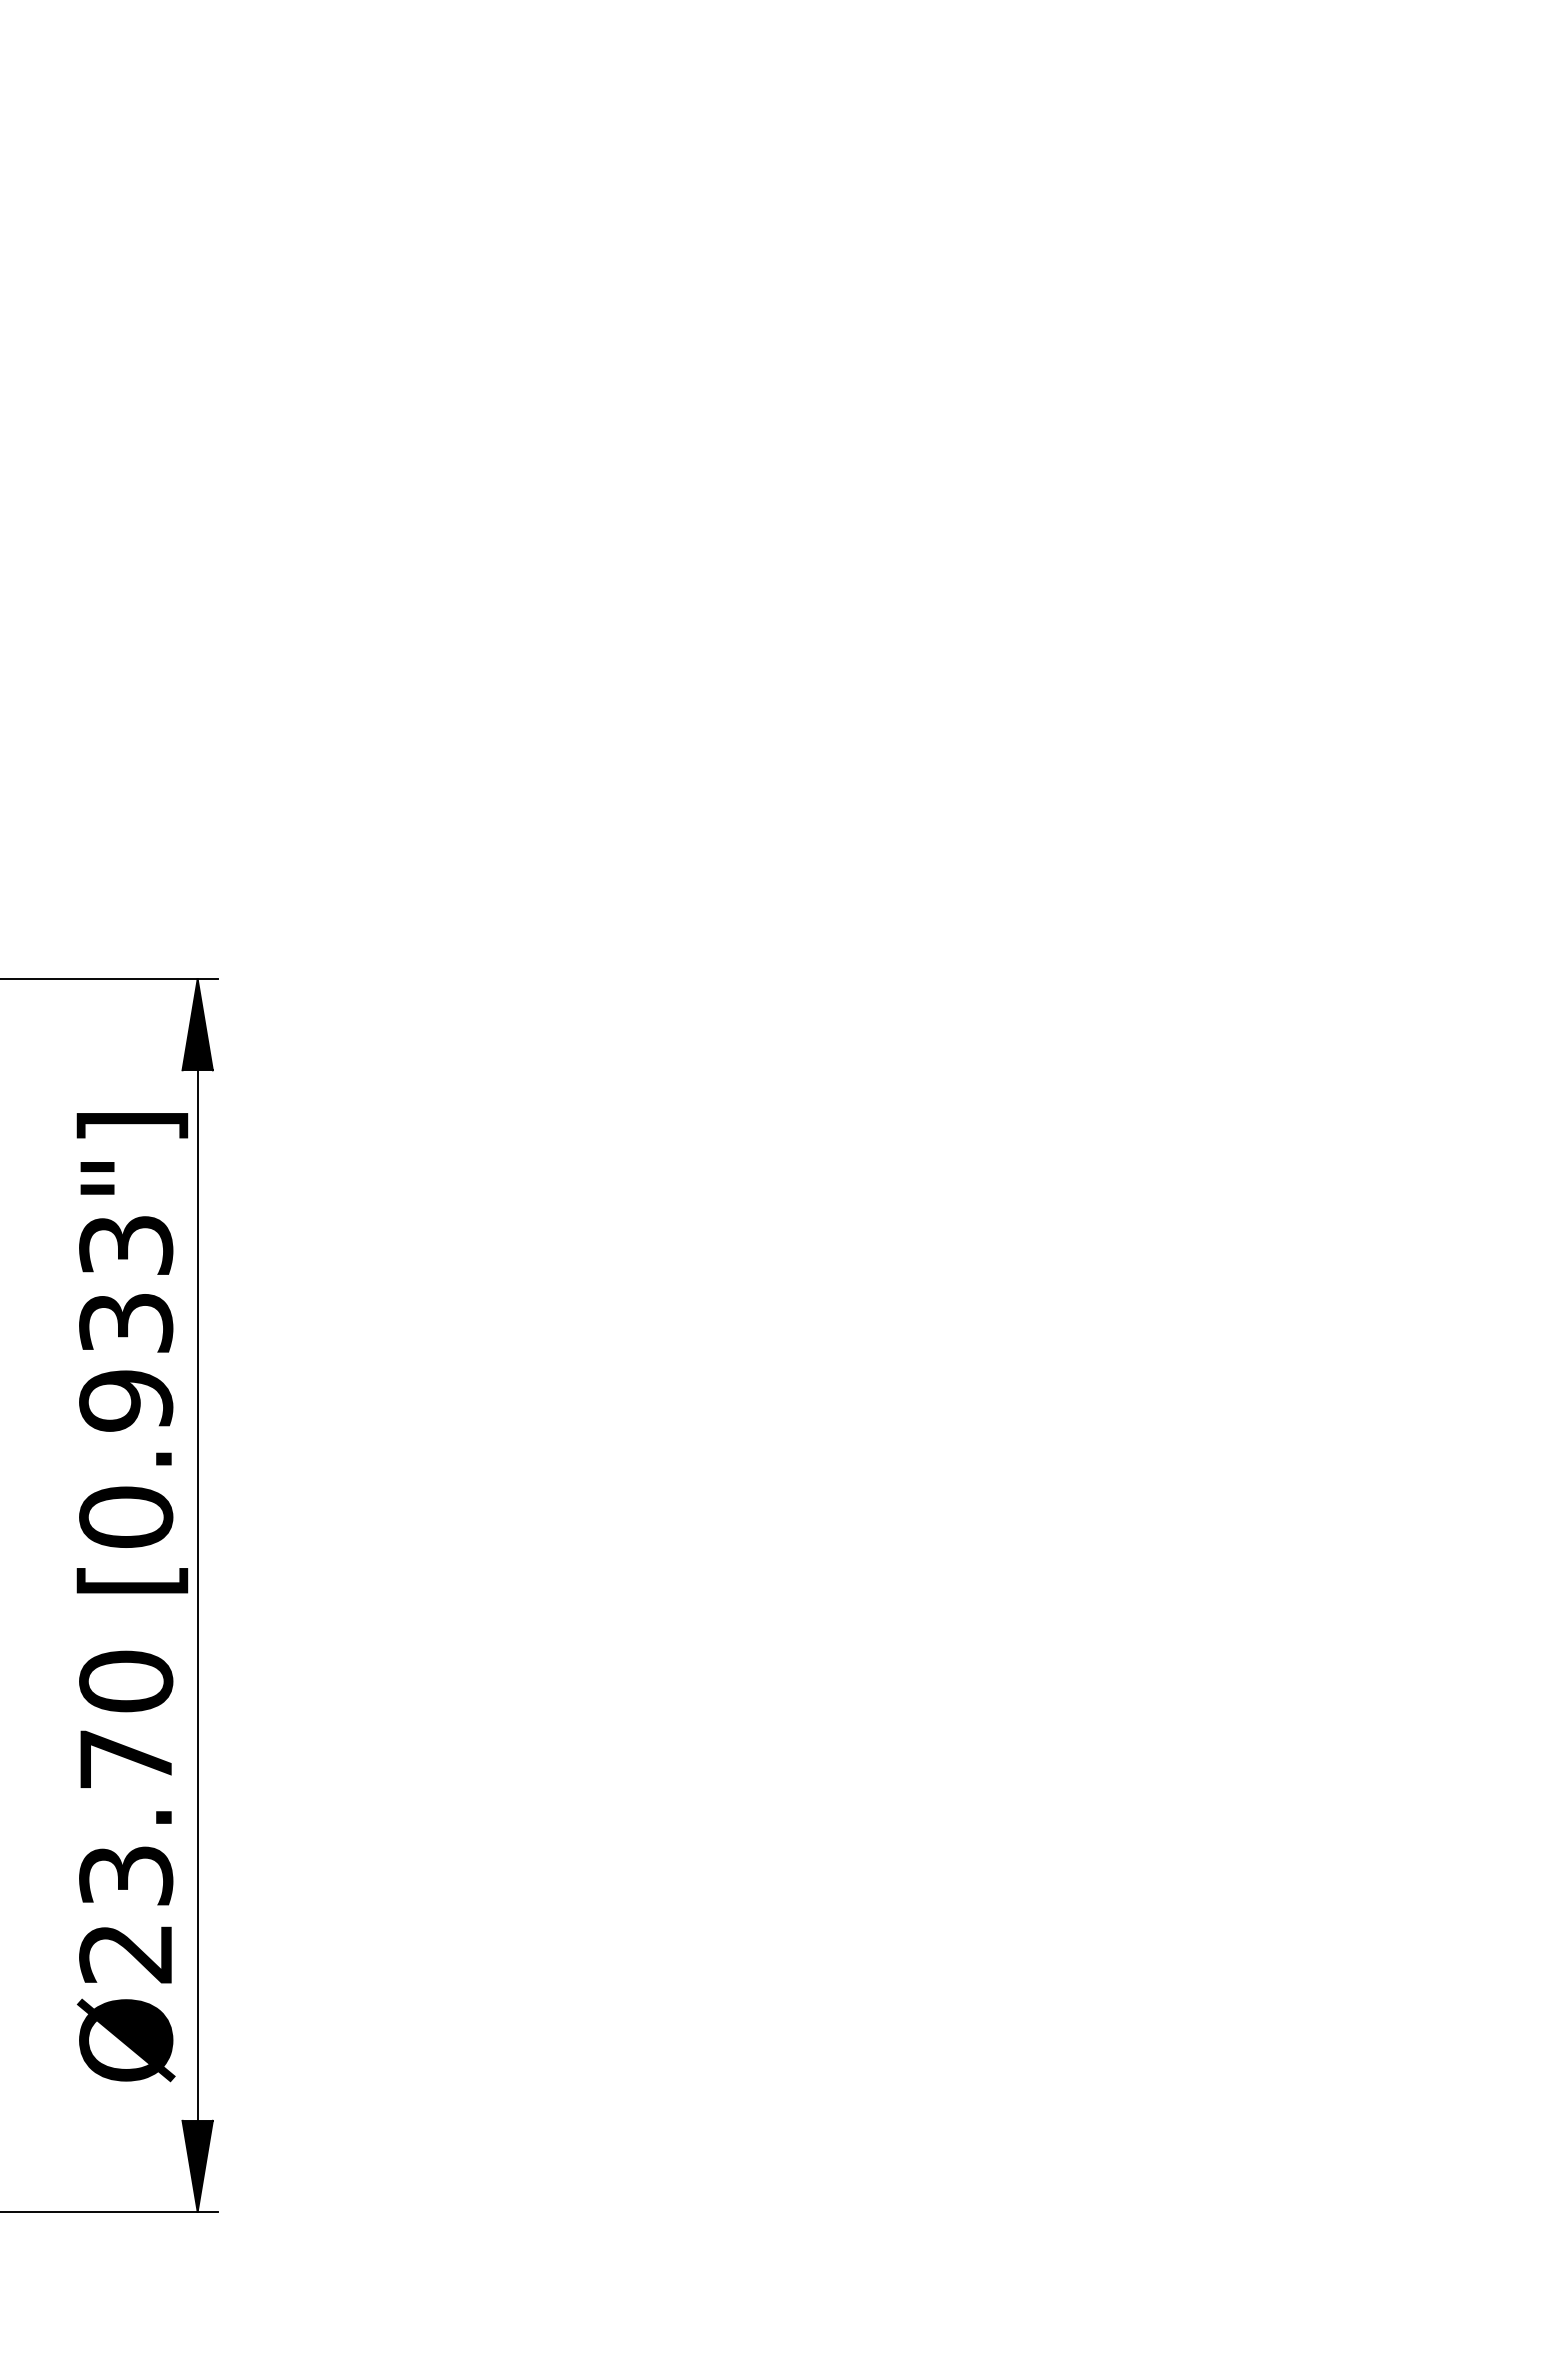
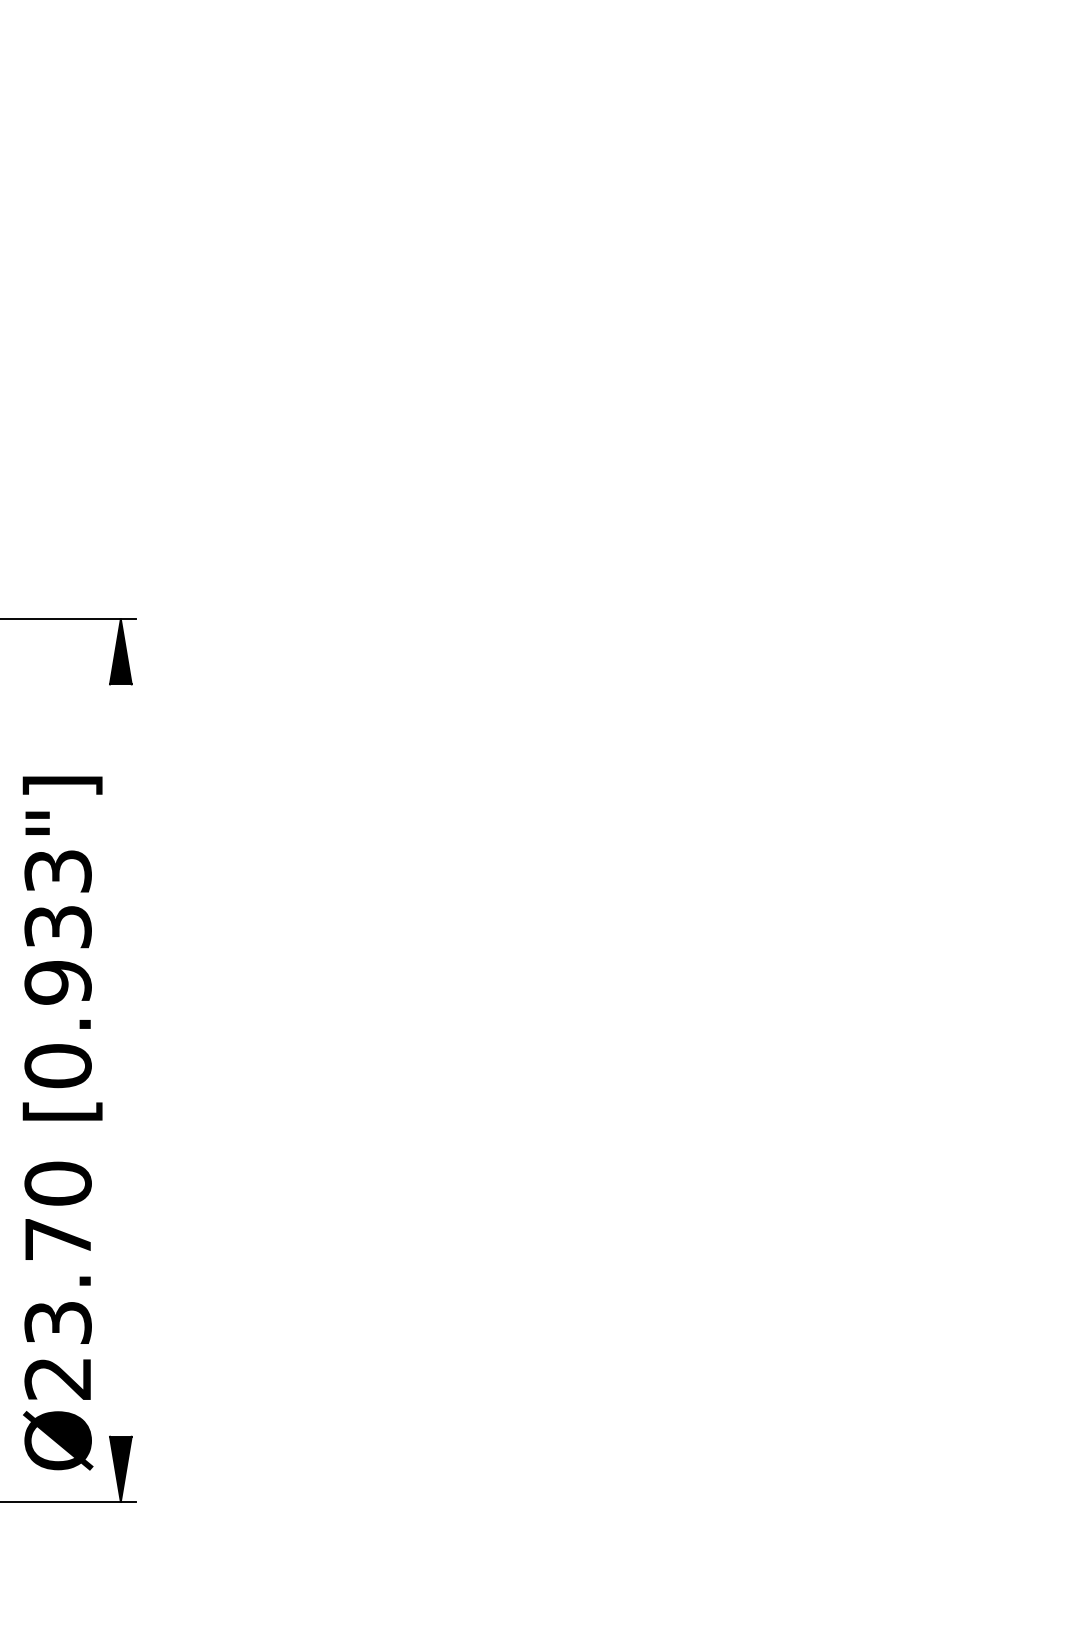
line: (197, 1595) -> (120, 1060), removed
text: (132, 1597) -> (62, 1123), moved

